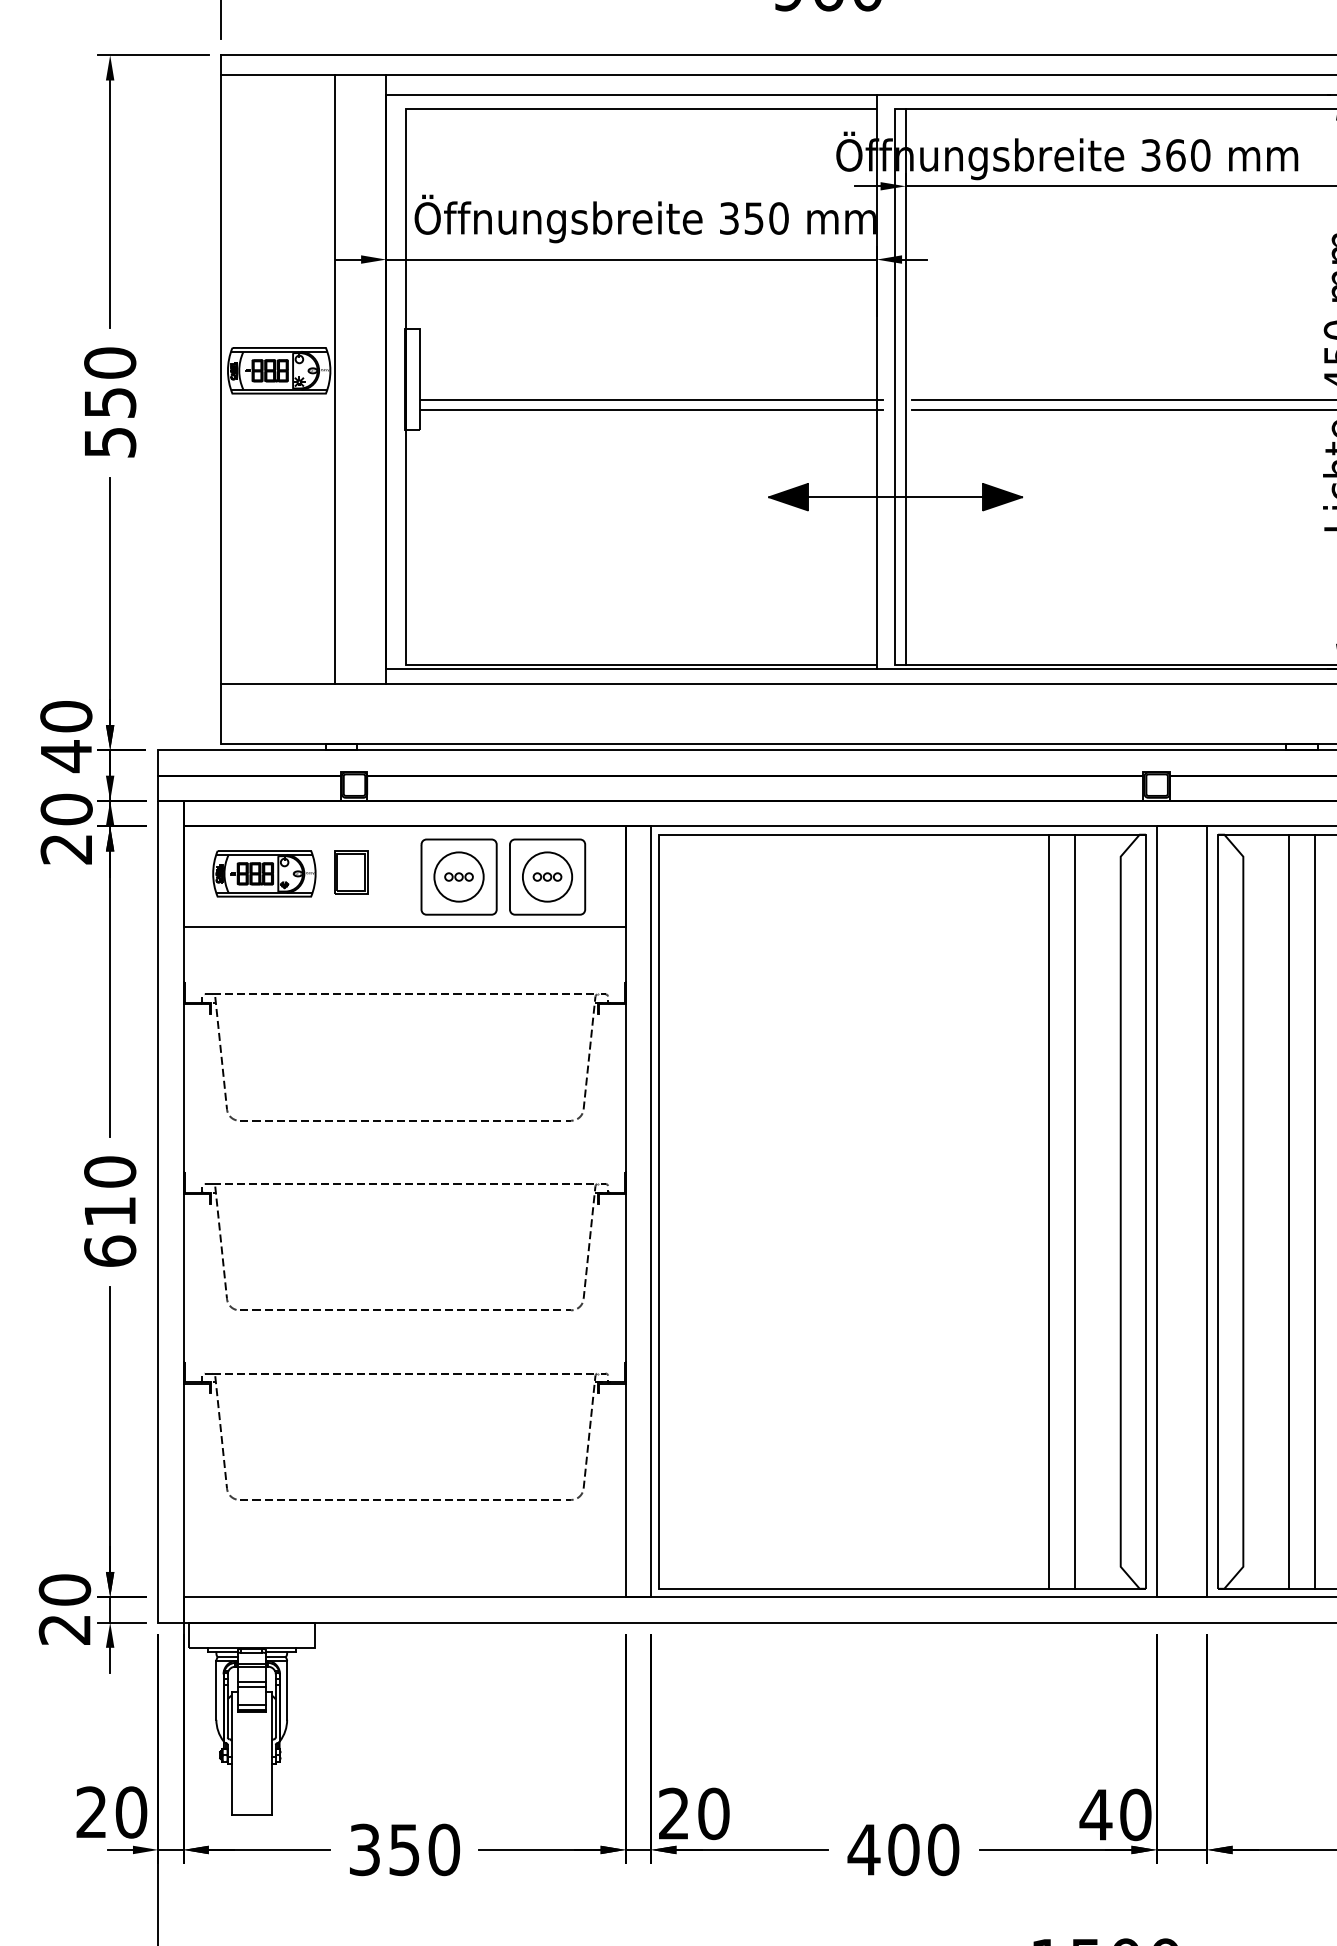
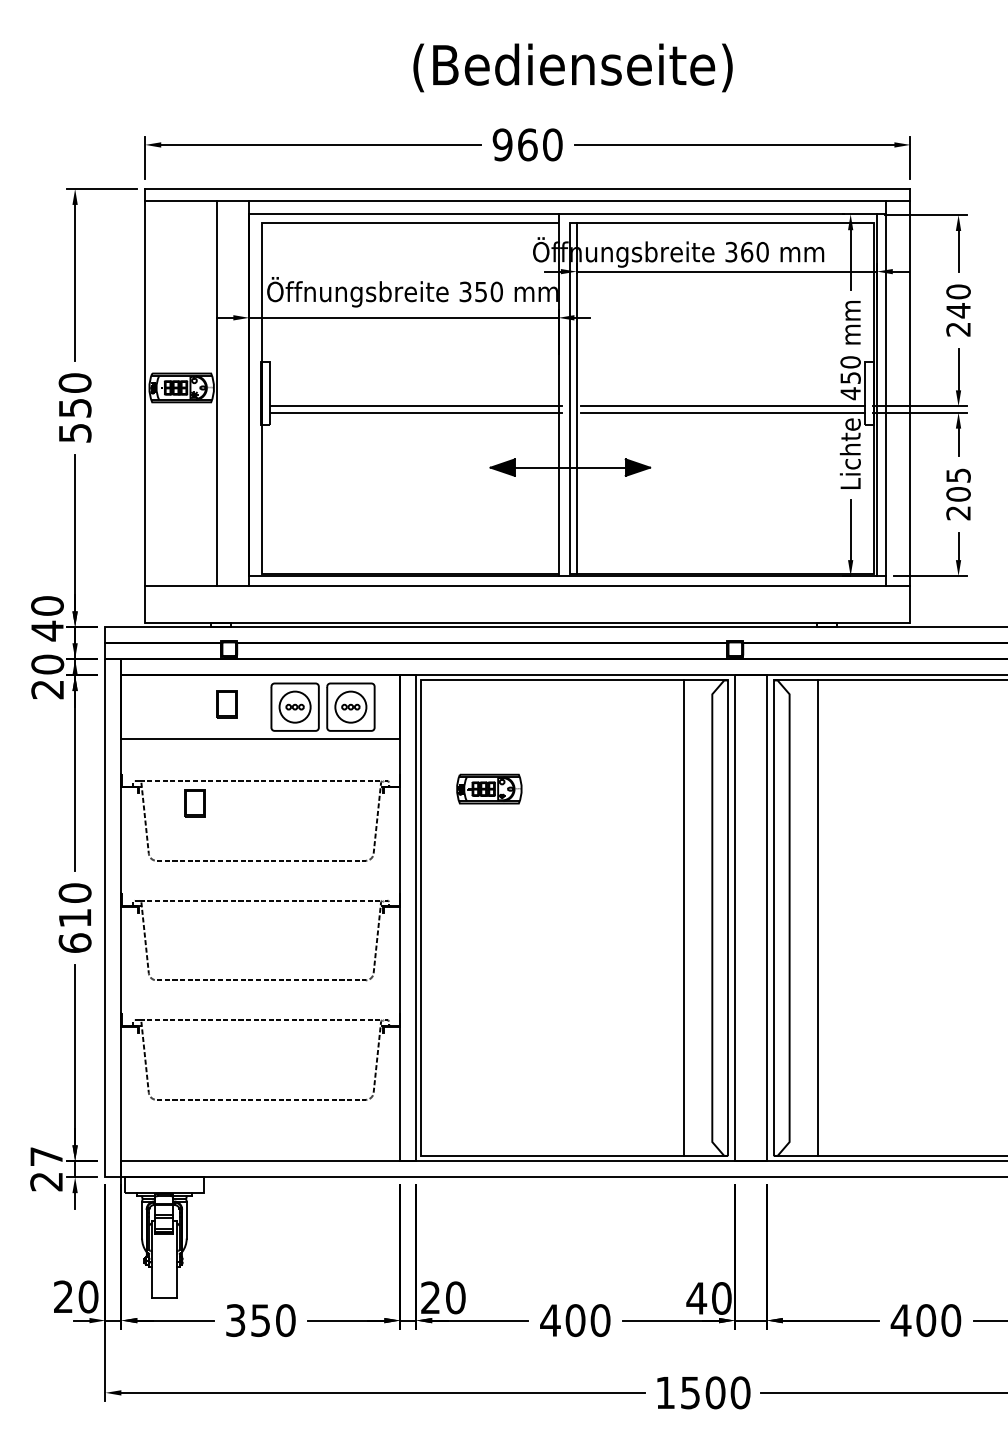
part: (264, 872) -> (489, 788), moved
part: (299, 1029) -> (194, 803), added
line: (1048, 1210) -> (666, 917), removed
line: (1316, 1210) -> (835, 917), removed
text: (64, 1589) -> (46, 1156), 20 -> 27

